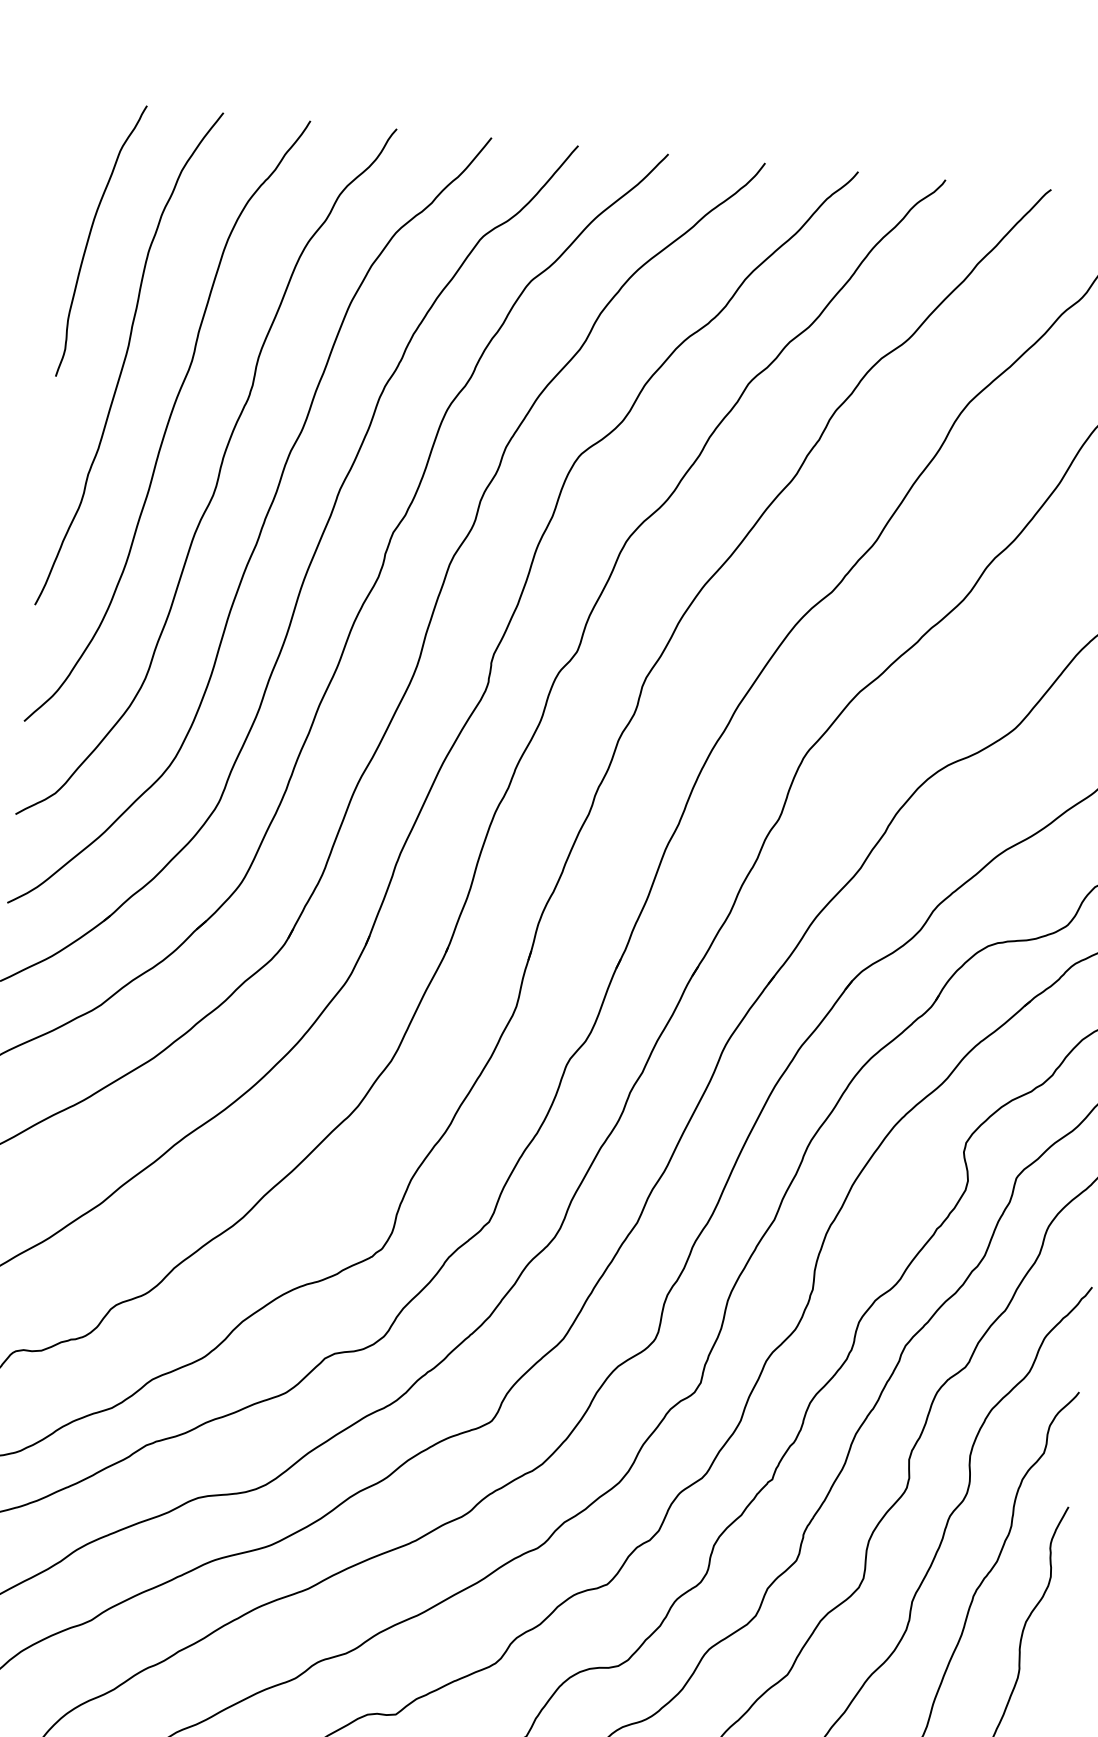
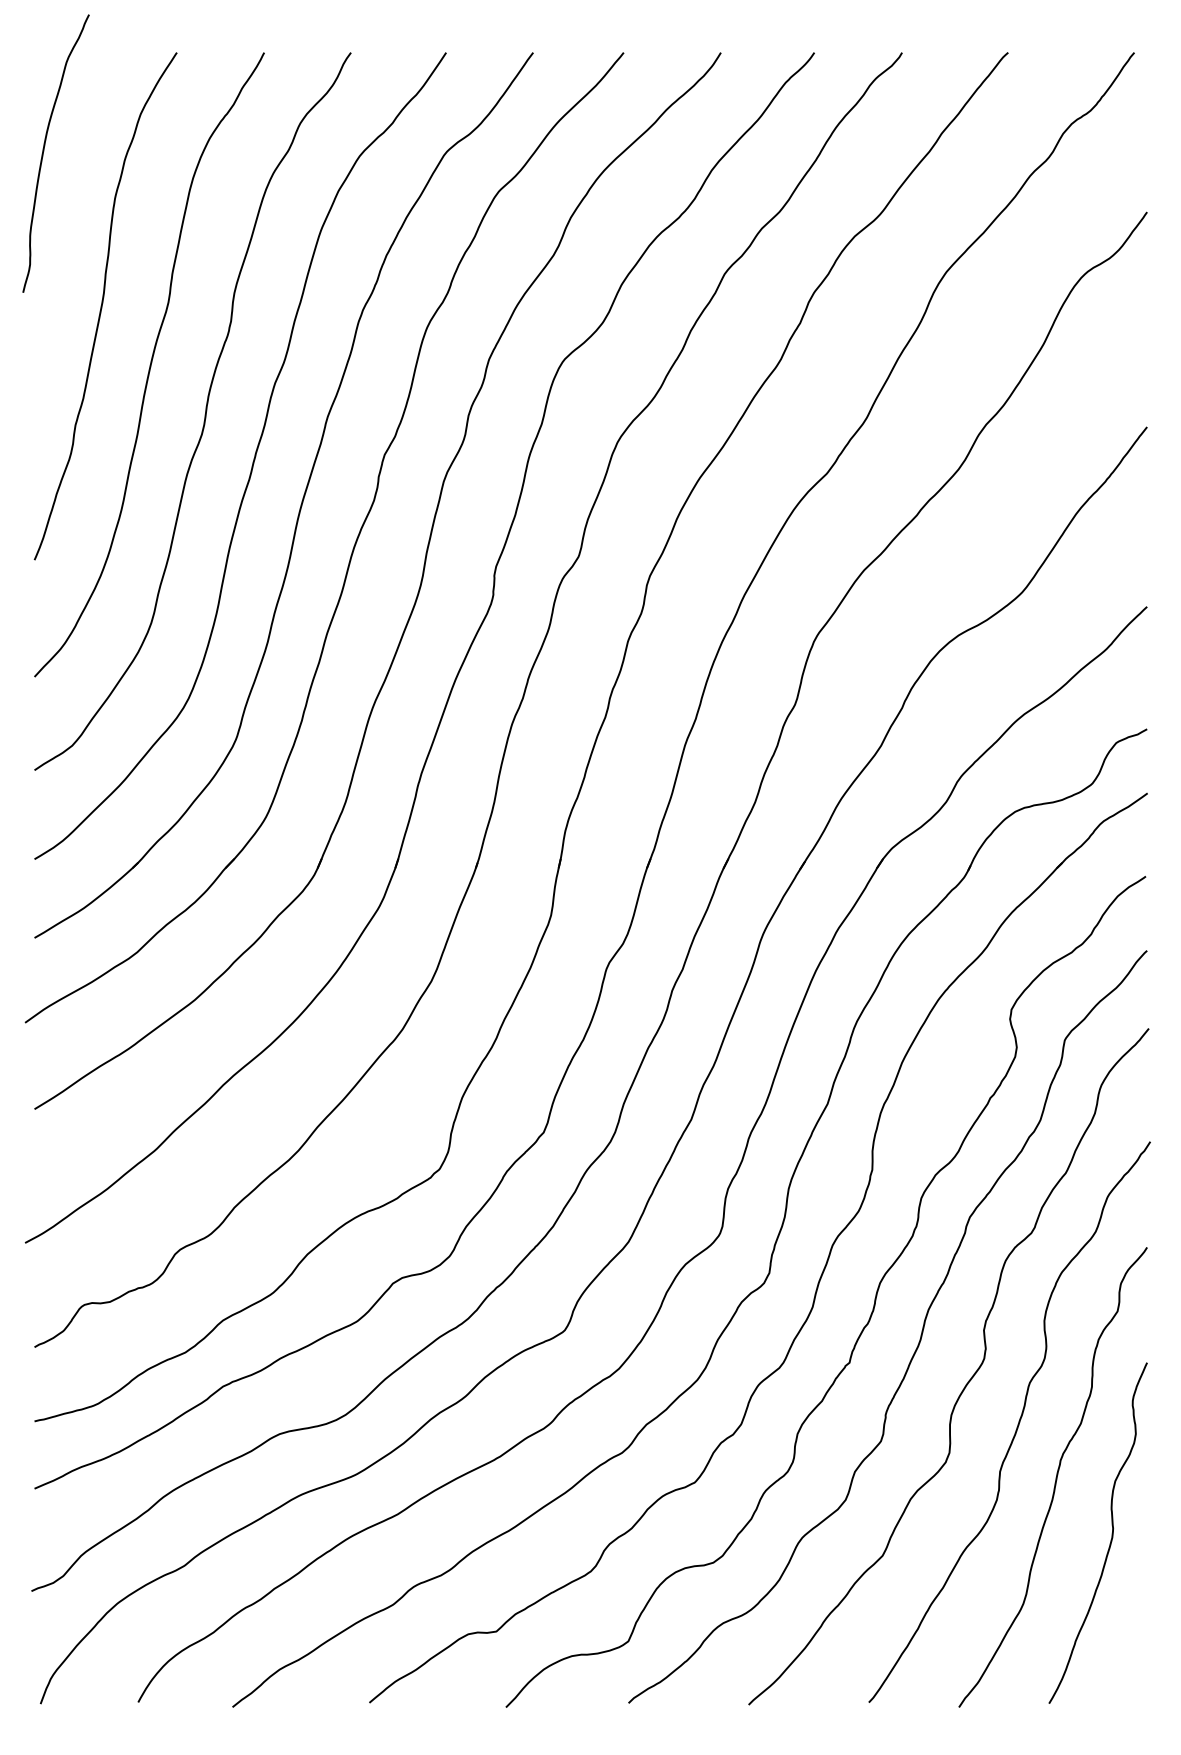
curve: (90, 237) -> (44, 151), moved

